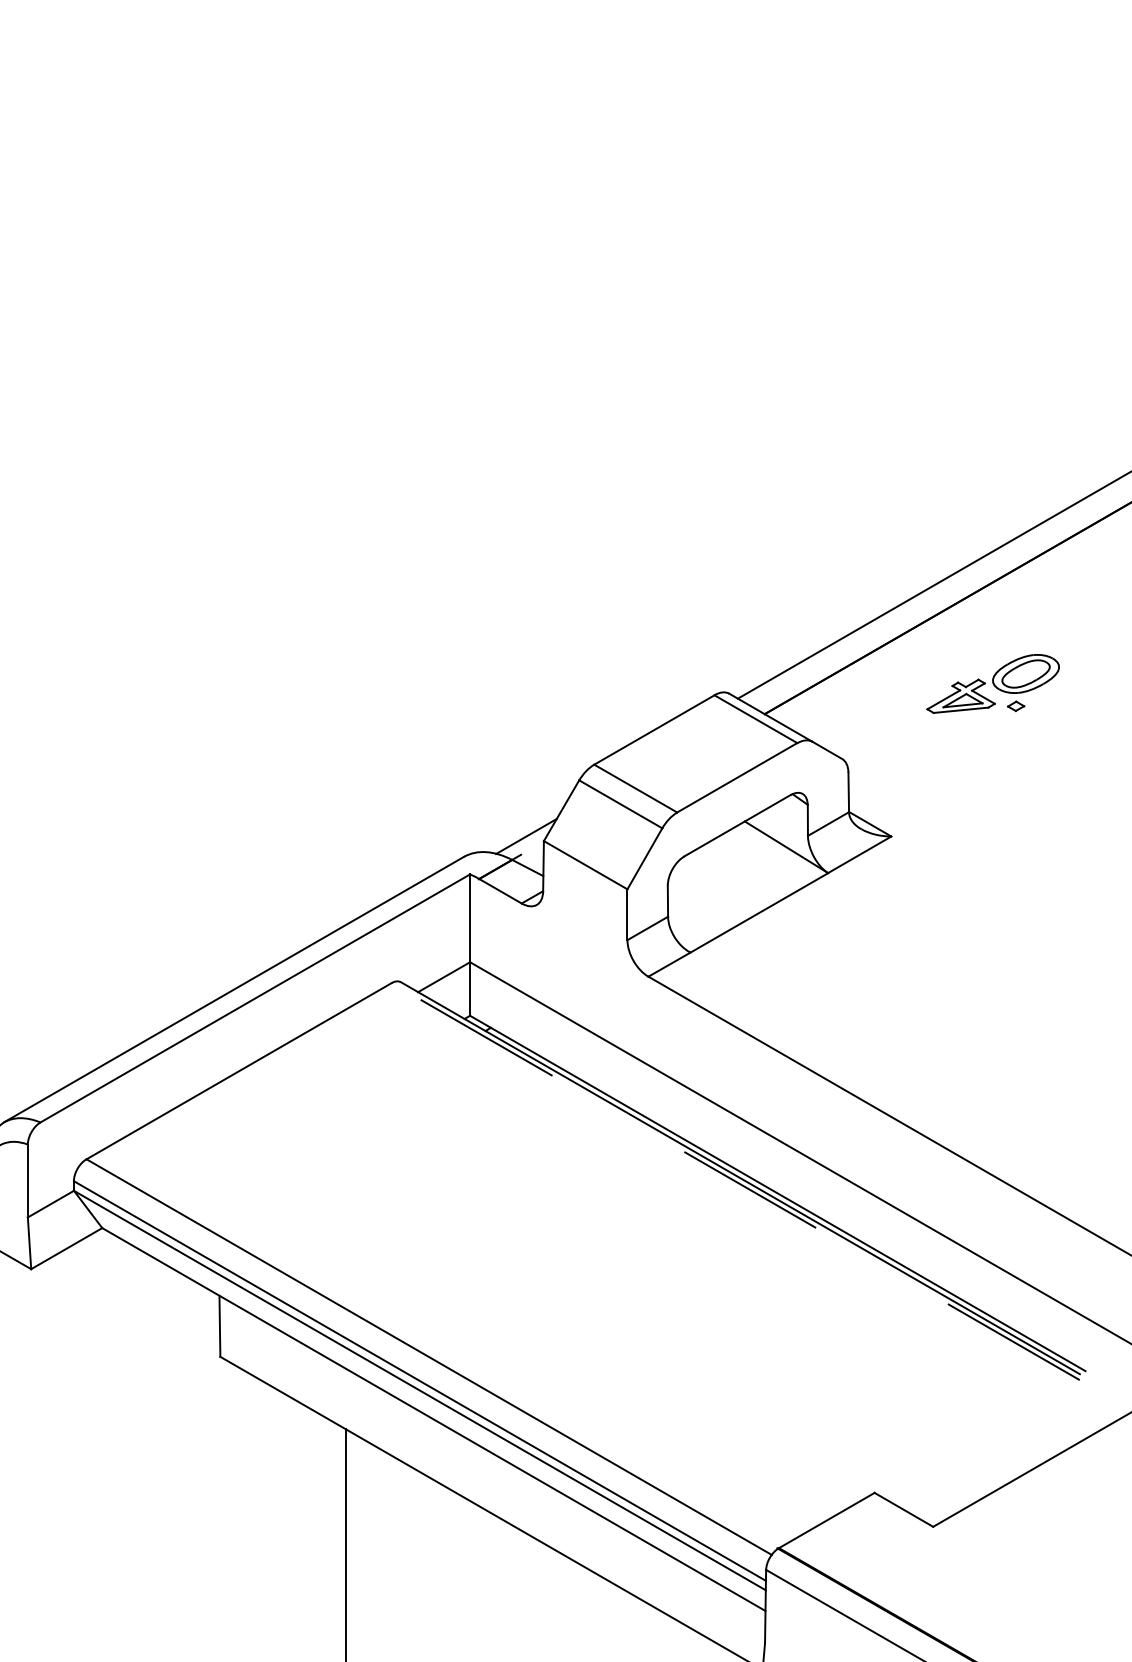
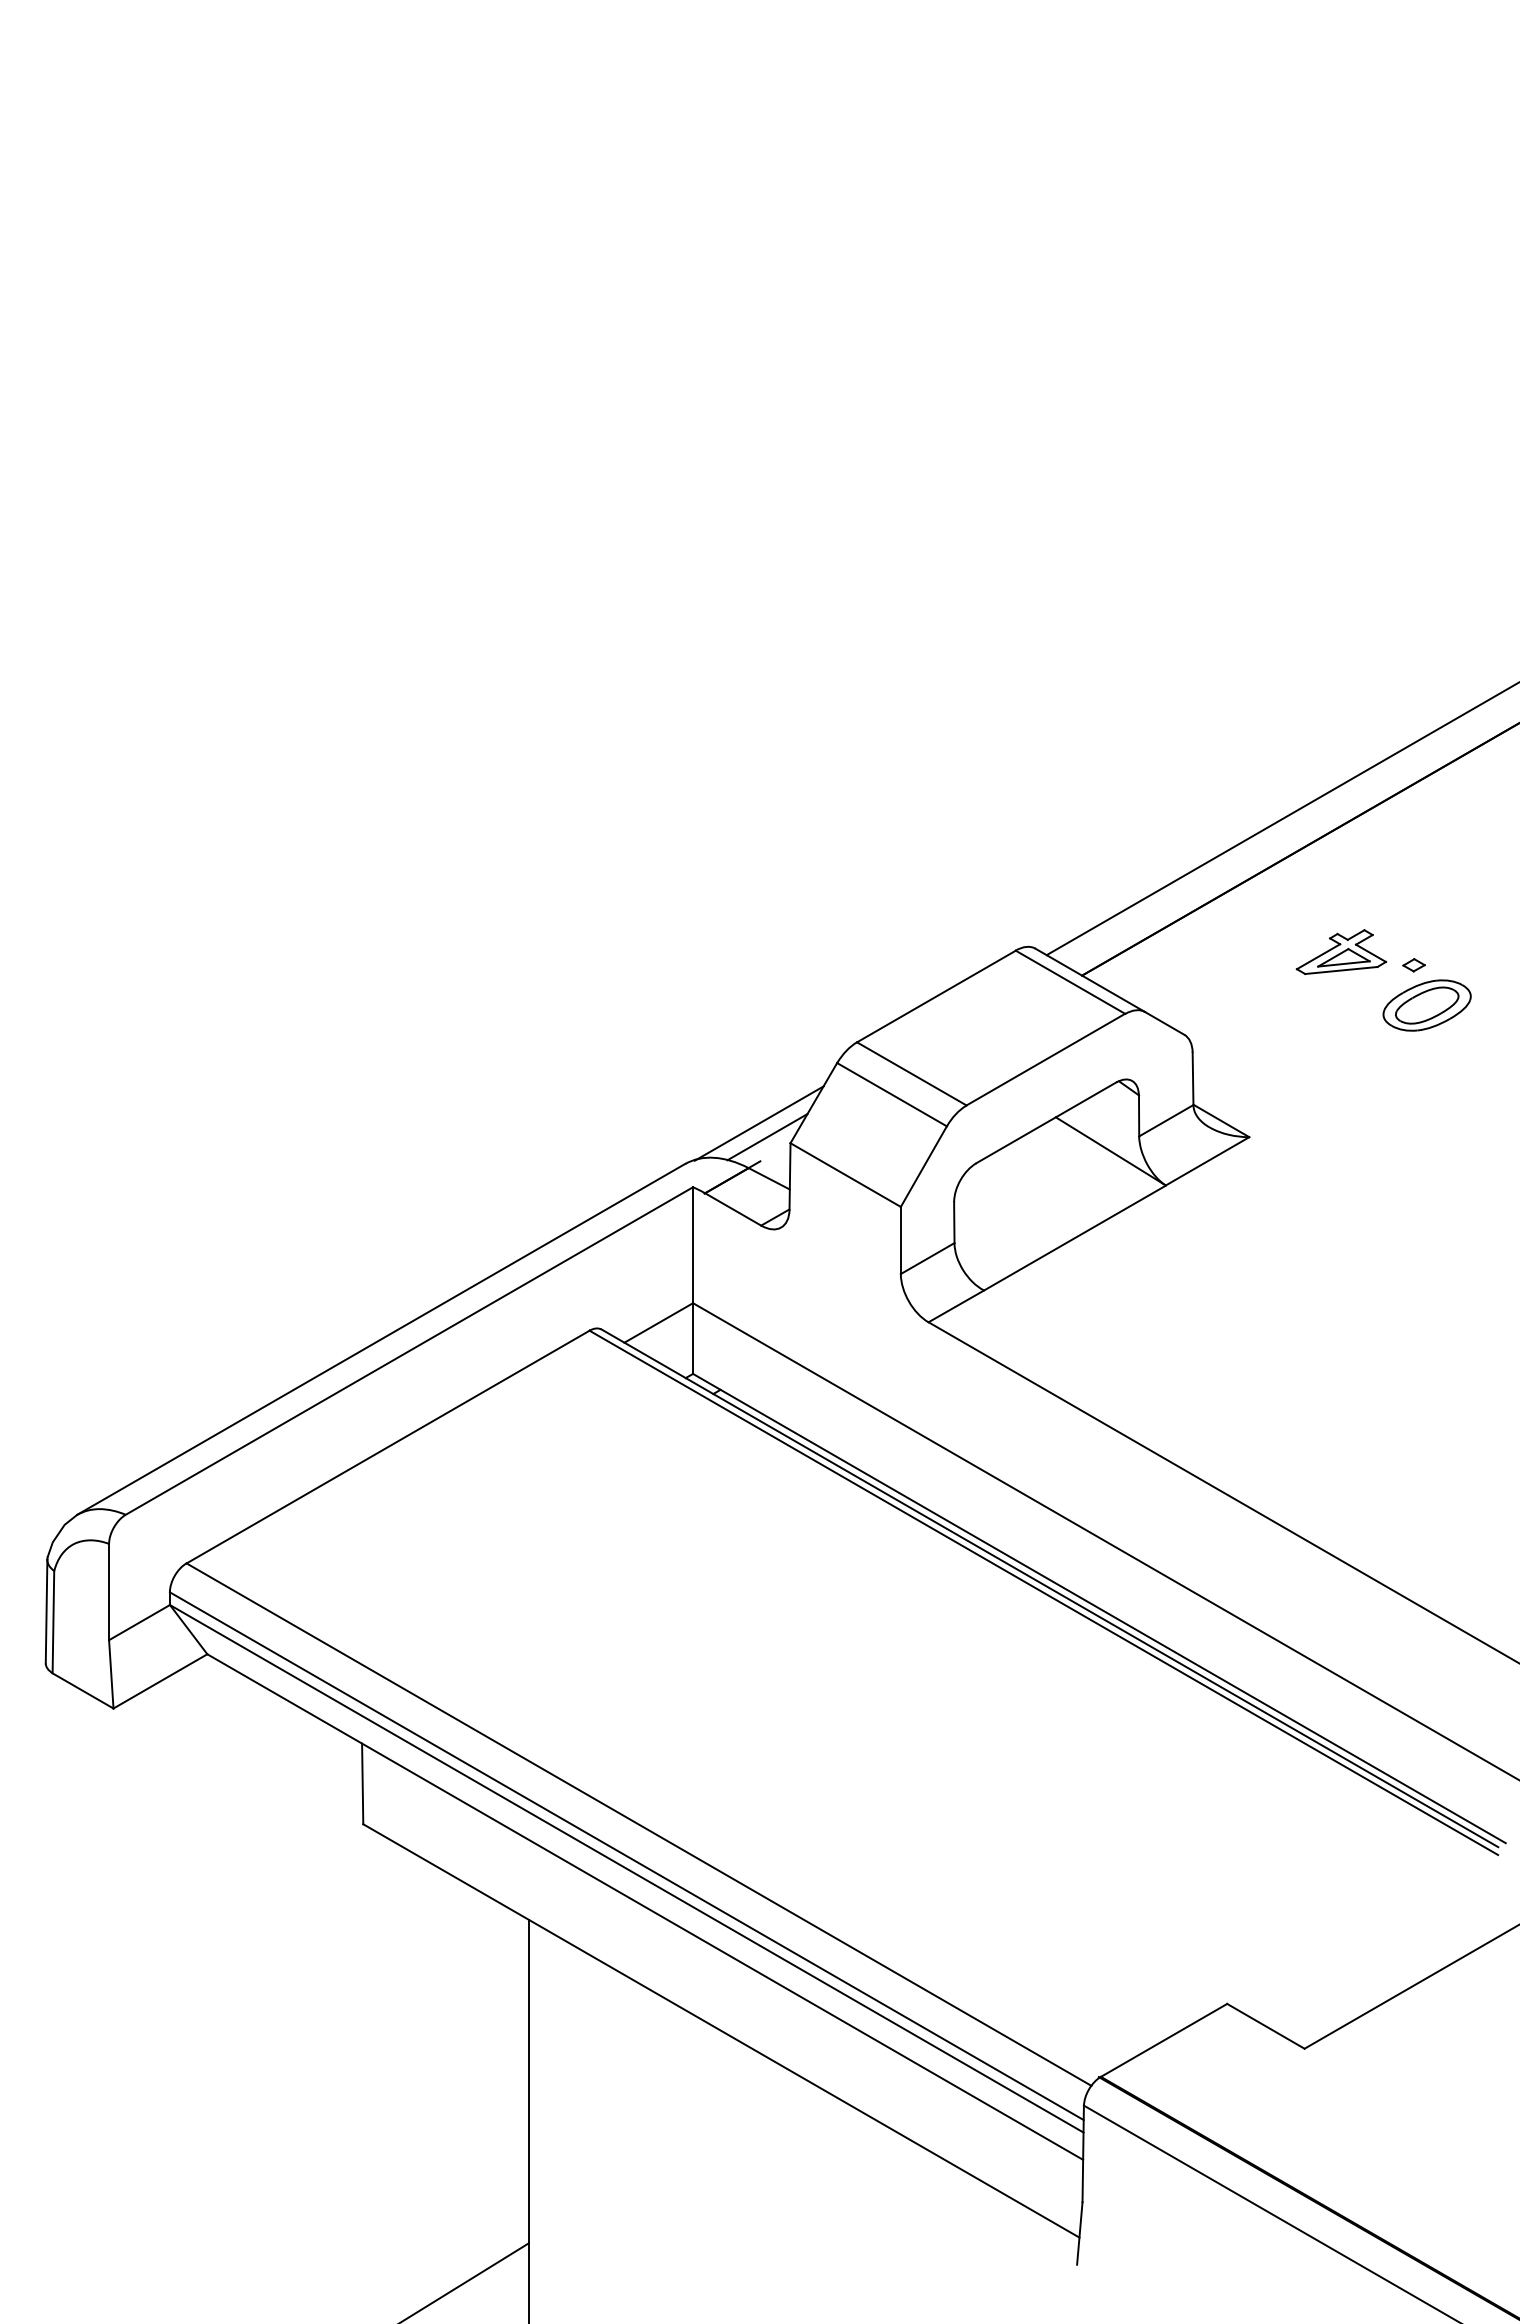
part: (1025, 673) -> (1426, 1005), moved
line: (519, 826) -> (758, 1123), added
line: (735, 1181) -> (1043, 1592), dashed -> solid

